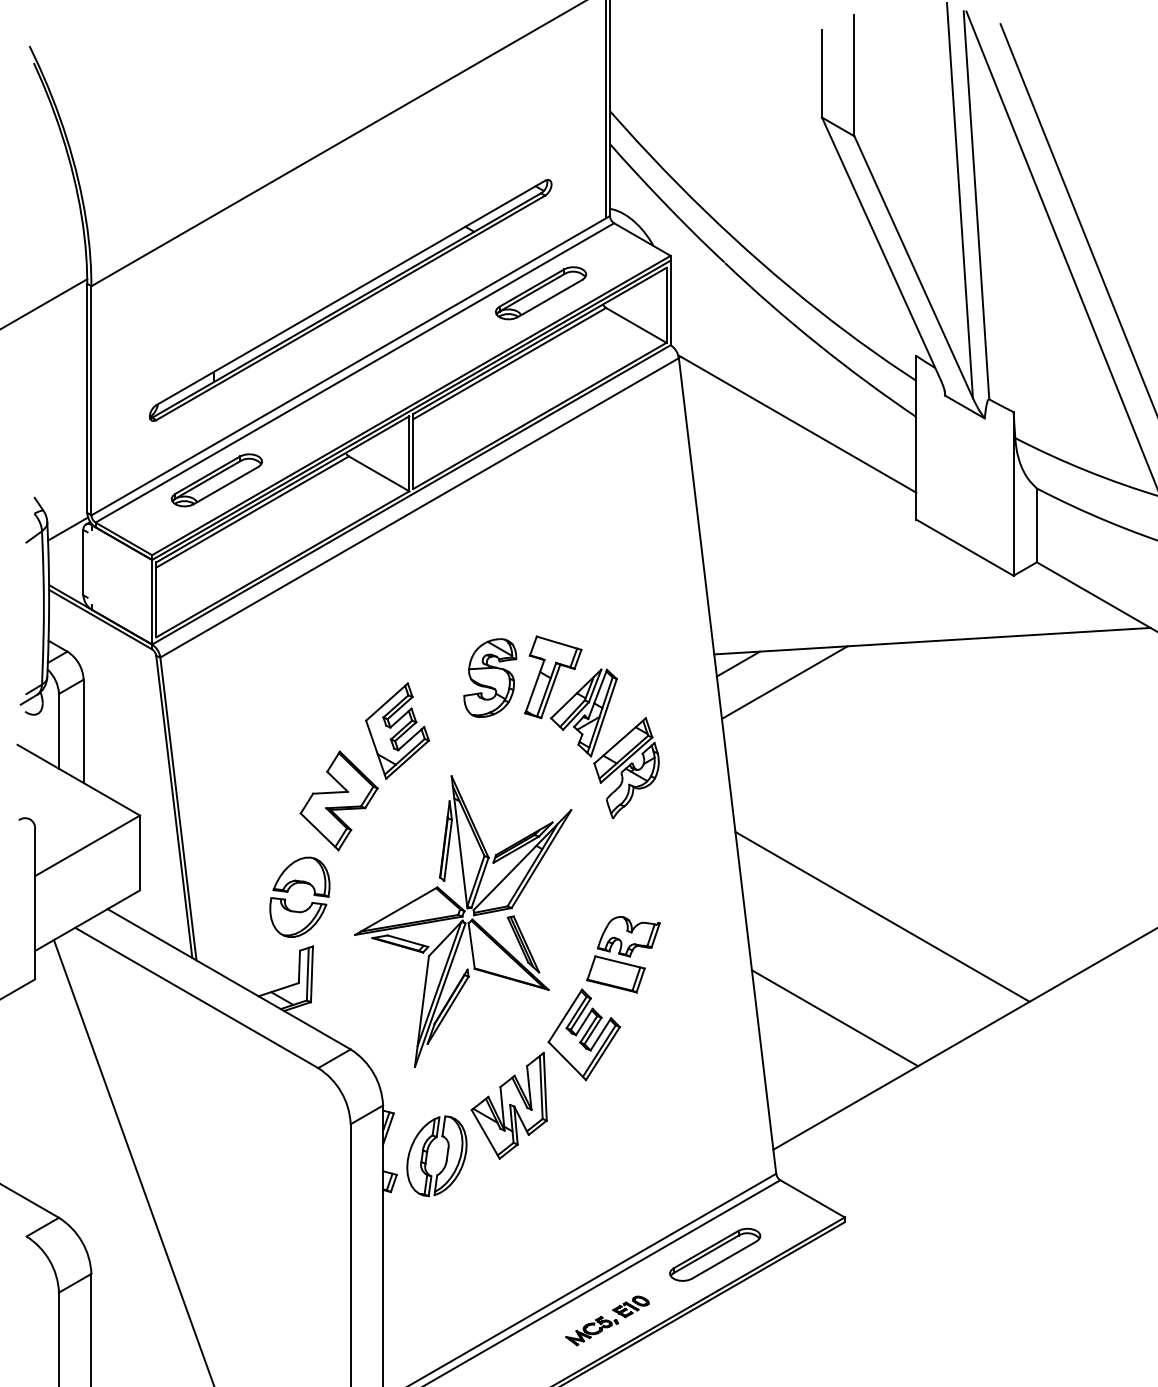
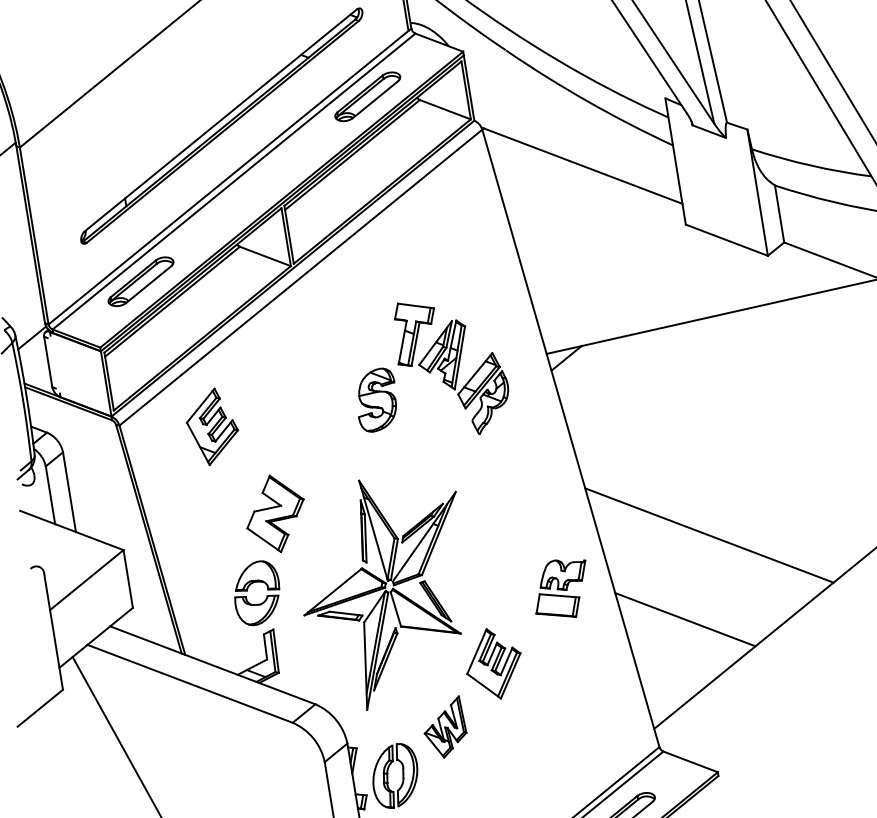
line: (784, 682) -> (604, 366), removed
part: (591, 726) -> (451, 366), moved
part: (397, 730) -> (212, 426), moved
part: (623, 954) -> (561, 589), moved
part: (508, 1105) -> (444, 727), size x0.7

